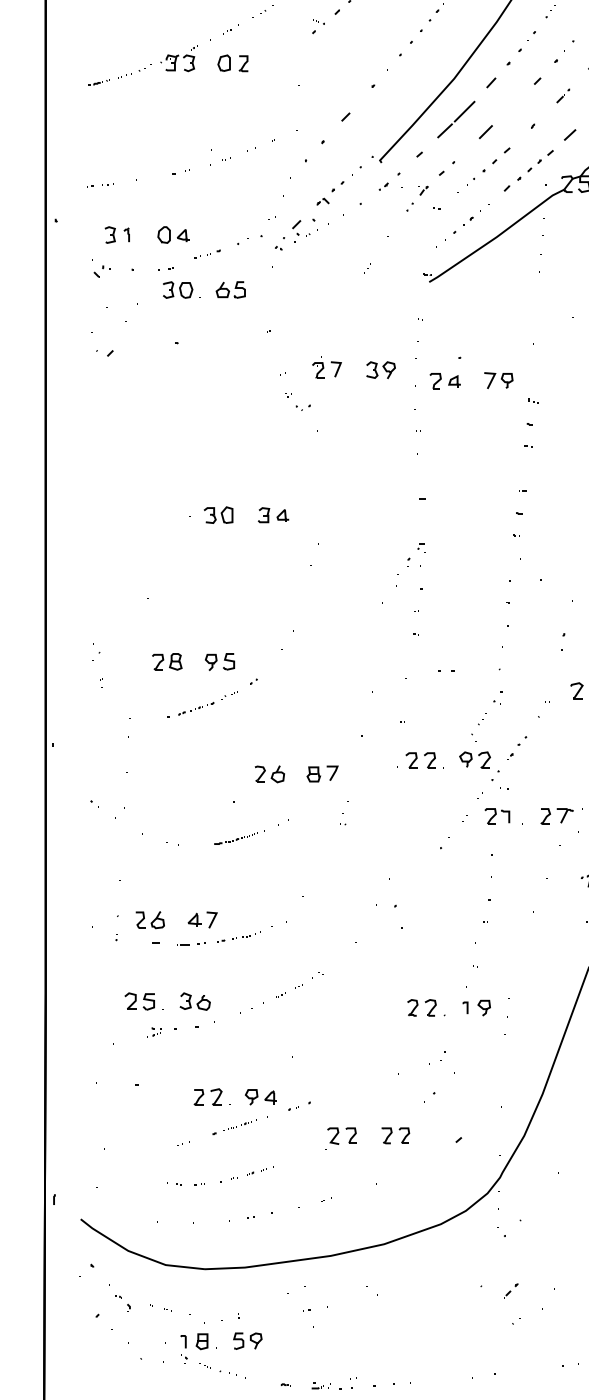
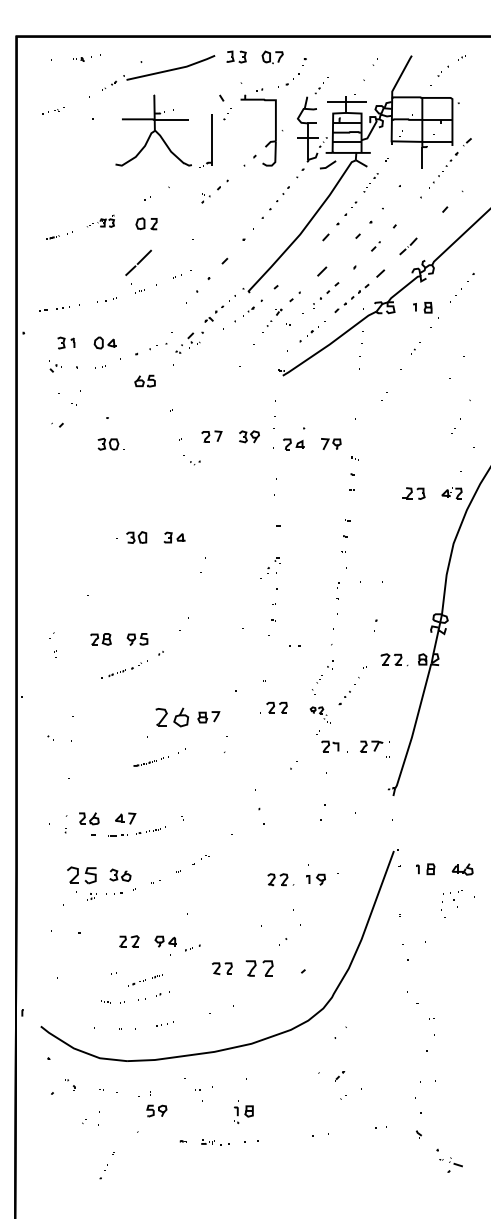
part: (166, 59) -> (100, 221), size x0.7
line: (456, 119) -> (138, 262), moved
part: (100, 185) -> (54, 308), size x1.6
part: (181, 290) -> (110, 444), moved
part: (483, 769) -> (320, 714), size x0.6
part: (268, 774) -> (171, 717), size x1.6
part: (139, 1000) -> (81, 874), size x1.4
part: (231, 1128) -> (145, 980), moved
part: (395, 1135) -> (259, 968), size x1.4
part: (194, 1343) -> (243, 1112), moved

